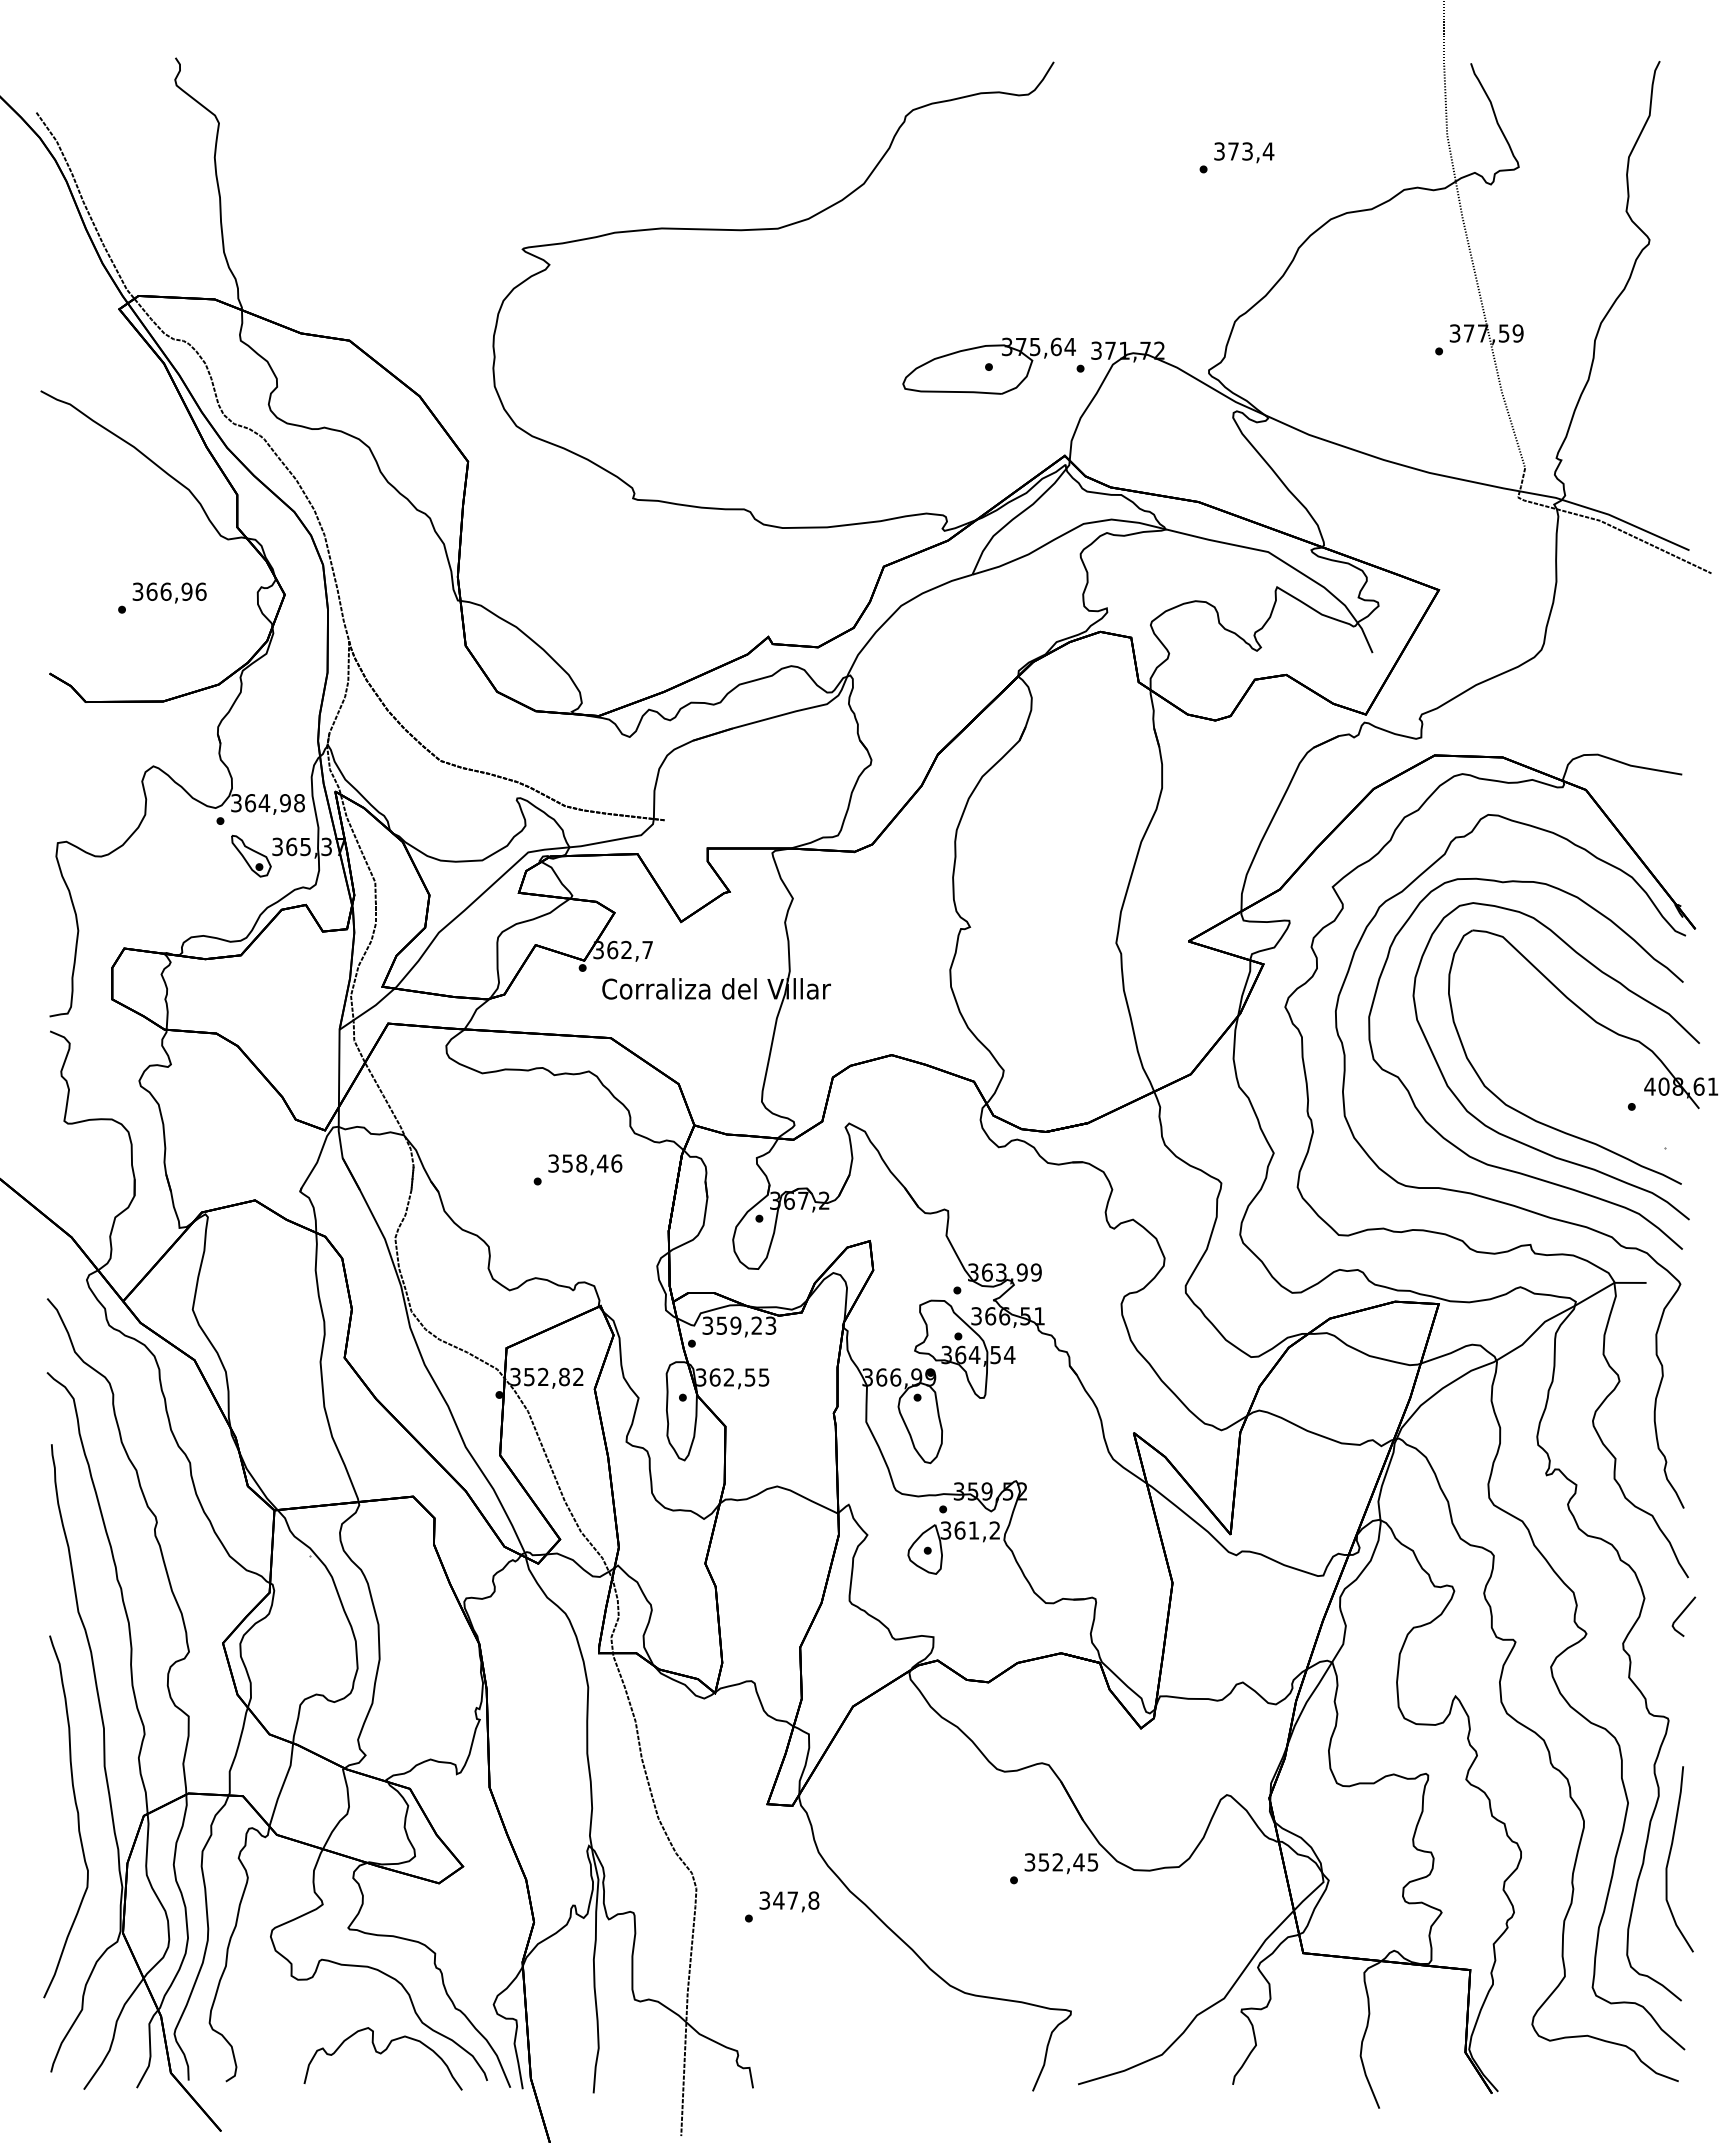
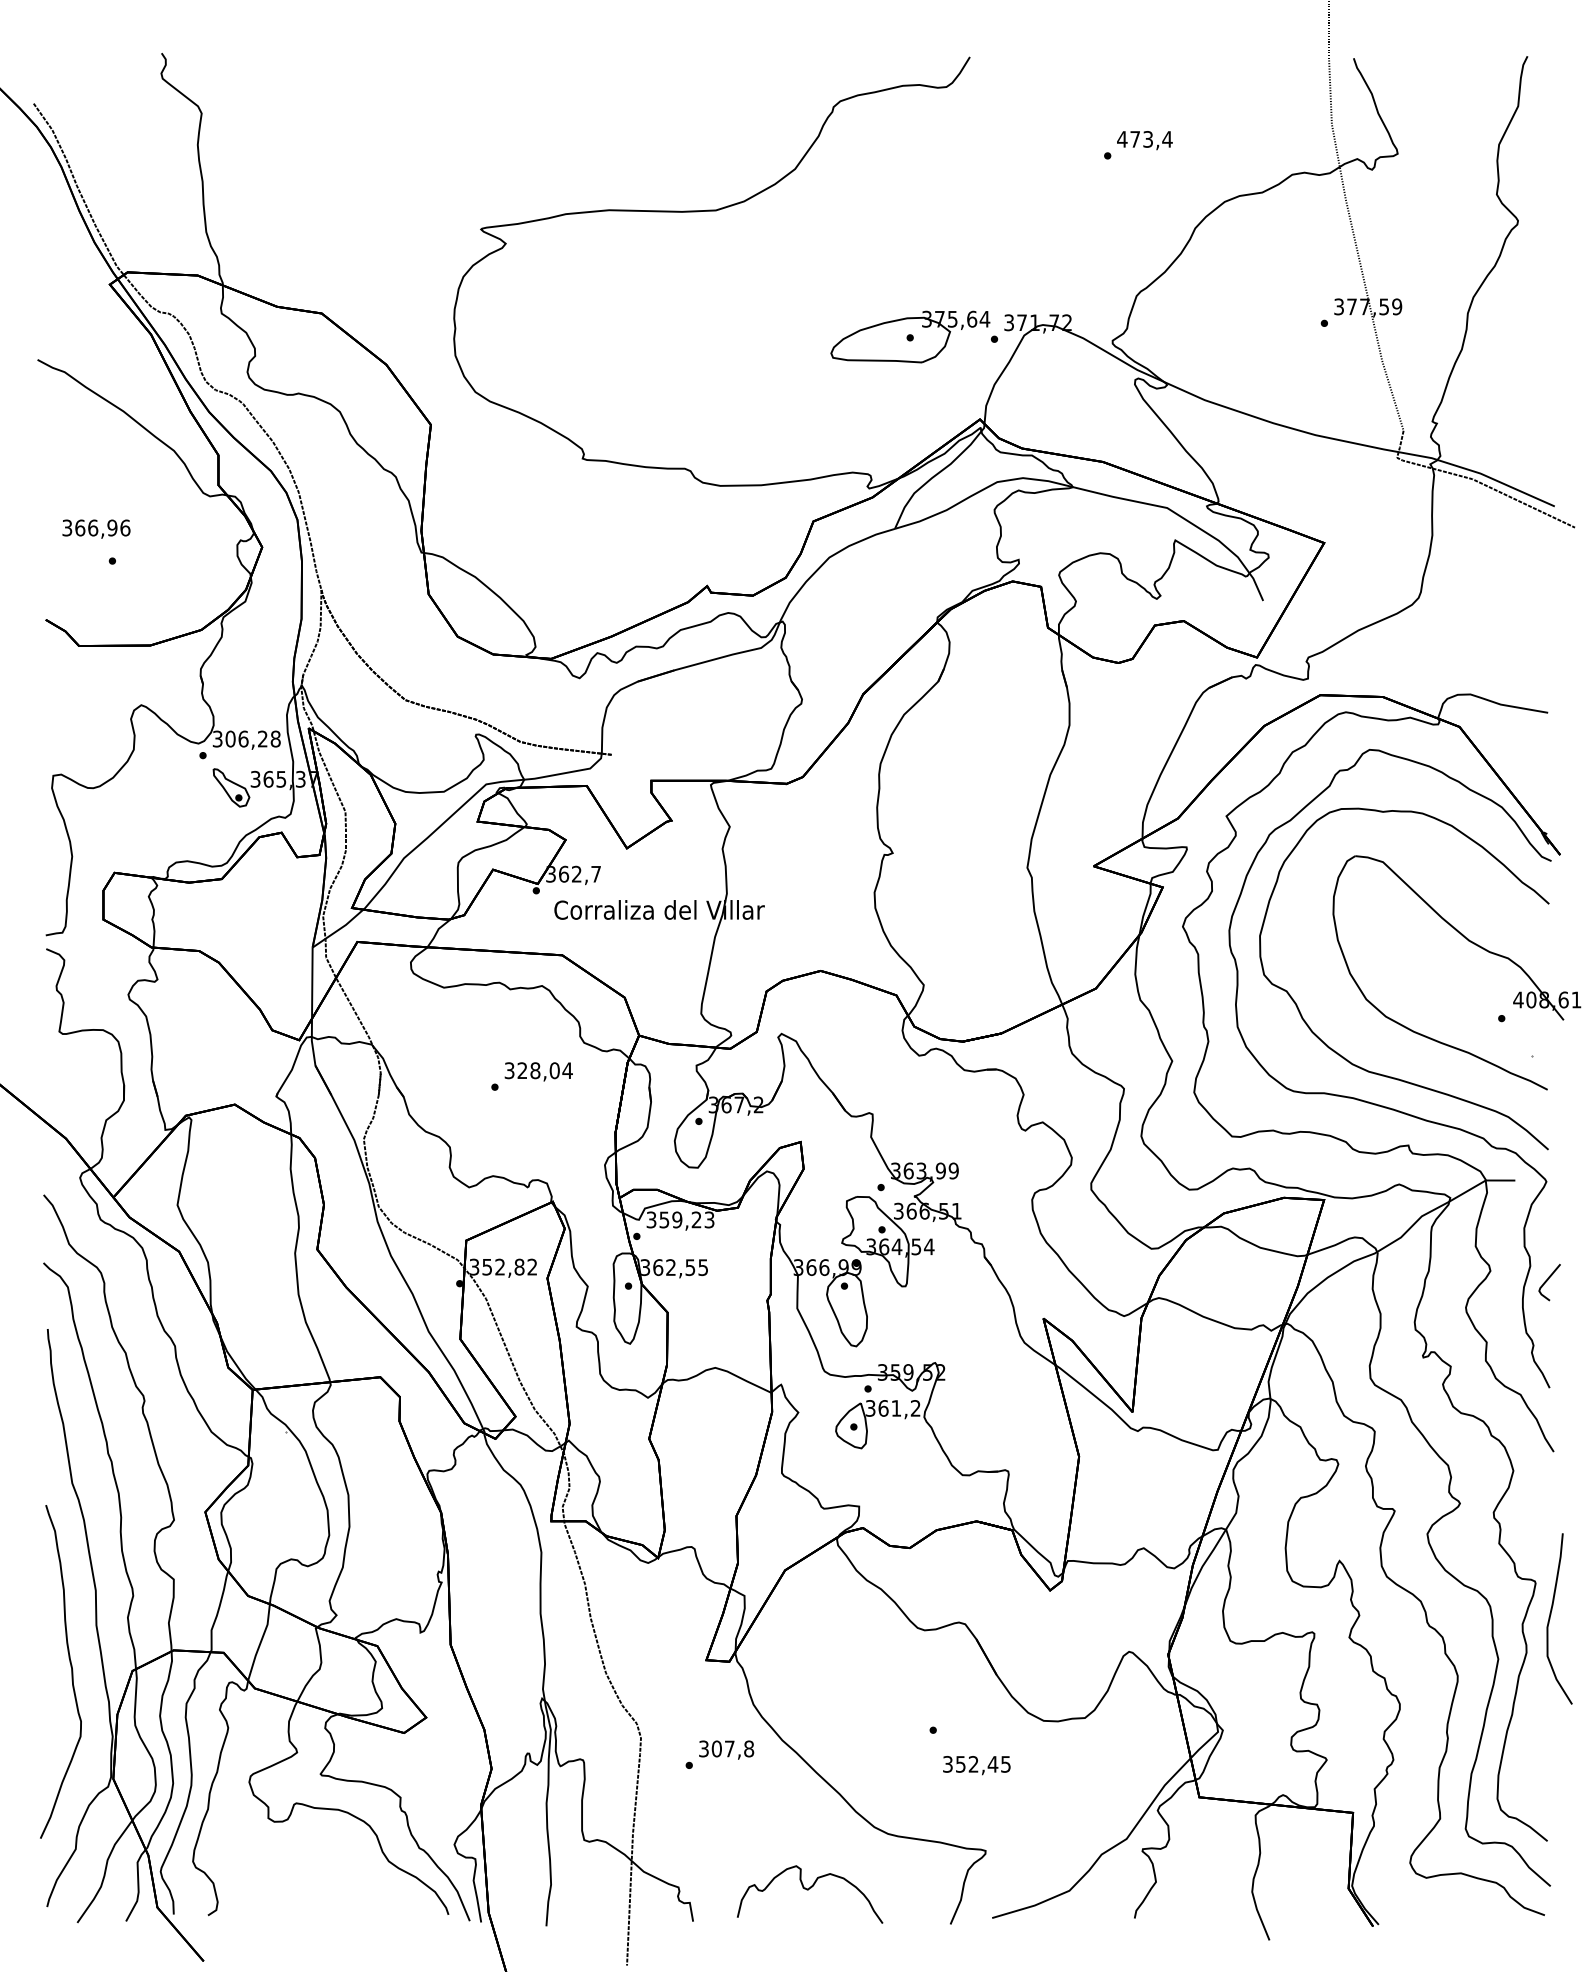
text: (1219, 151) -> (1122, 139), 373,4 -> 473,4
text: (169, 592) -> (96, 528), moved
text: (267, 803) -> (246, 739), 364,98 -> 306,28
curve: (1523, 1142) -> (1402, 1051), removed
text: (592, 1163) -> (545, 1070), 358,46 -> 328,04
line: (1682, 1614) -> (1548, 1280), moved
curve: (1670, 1856) -> (1551, 1616), moved
text: (1061, 1863) -> (976, 1765), moved
text: (778, 1900) -> (716, 1748), 347,8 -> 307,8
curve: (381, 2054) -> (808, 1890), moved

